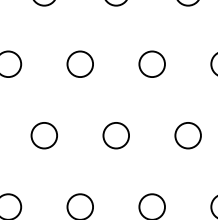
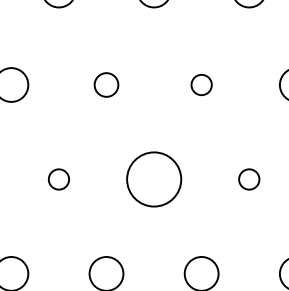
circle: (80, 63) -> (106, 84), size x0.7
circle: (152, 63) -> (201, 84), size x0.6
circle: (44, 135) -> (58, 179), size x0.6
circle: (115, 135) -> (153, 179), size x1.6
circle: (188, 135) -> (249, 179), size x0.6

